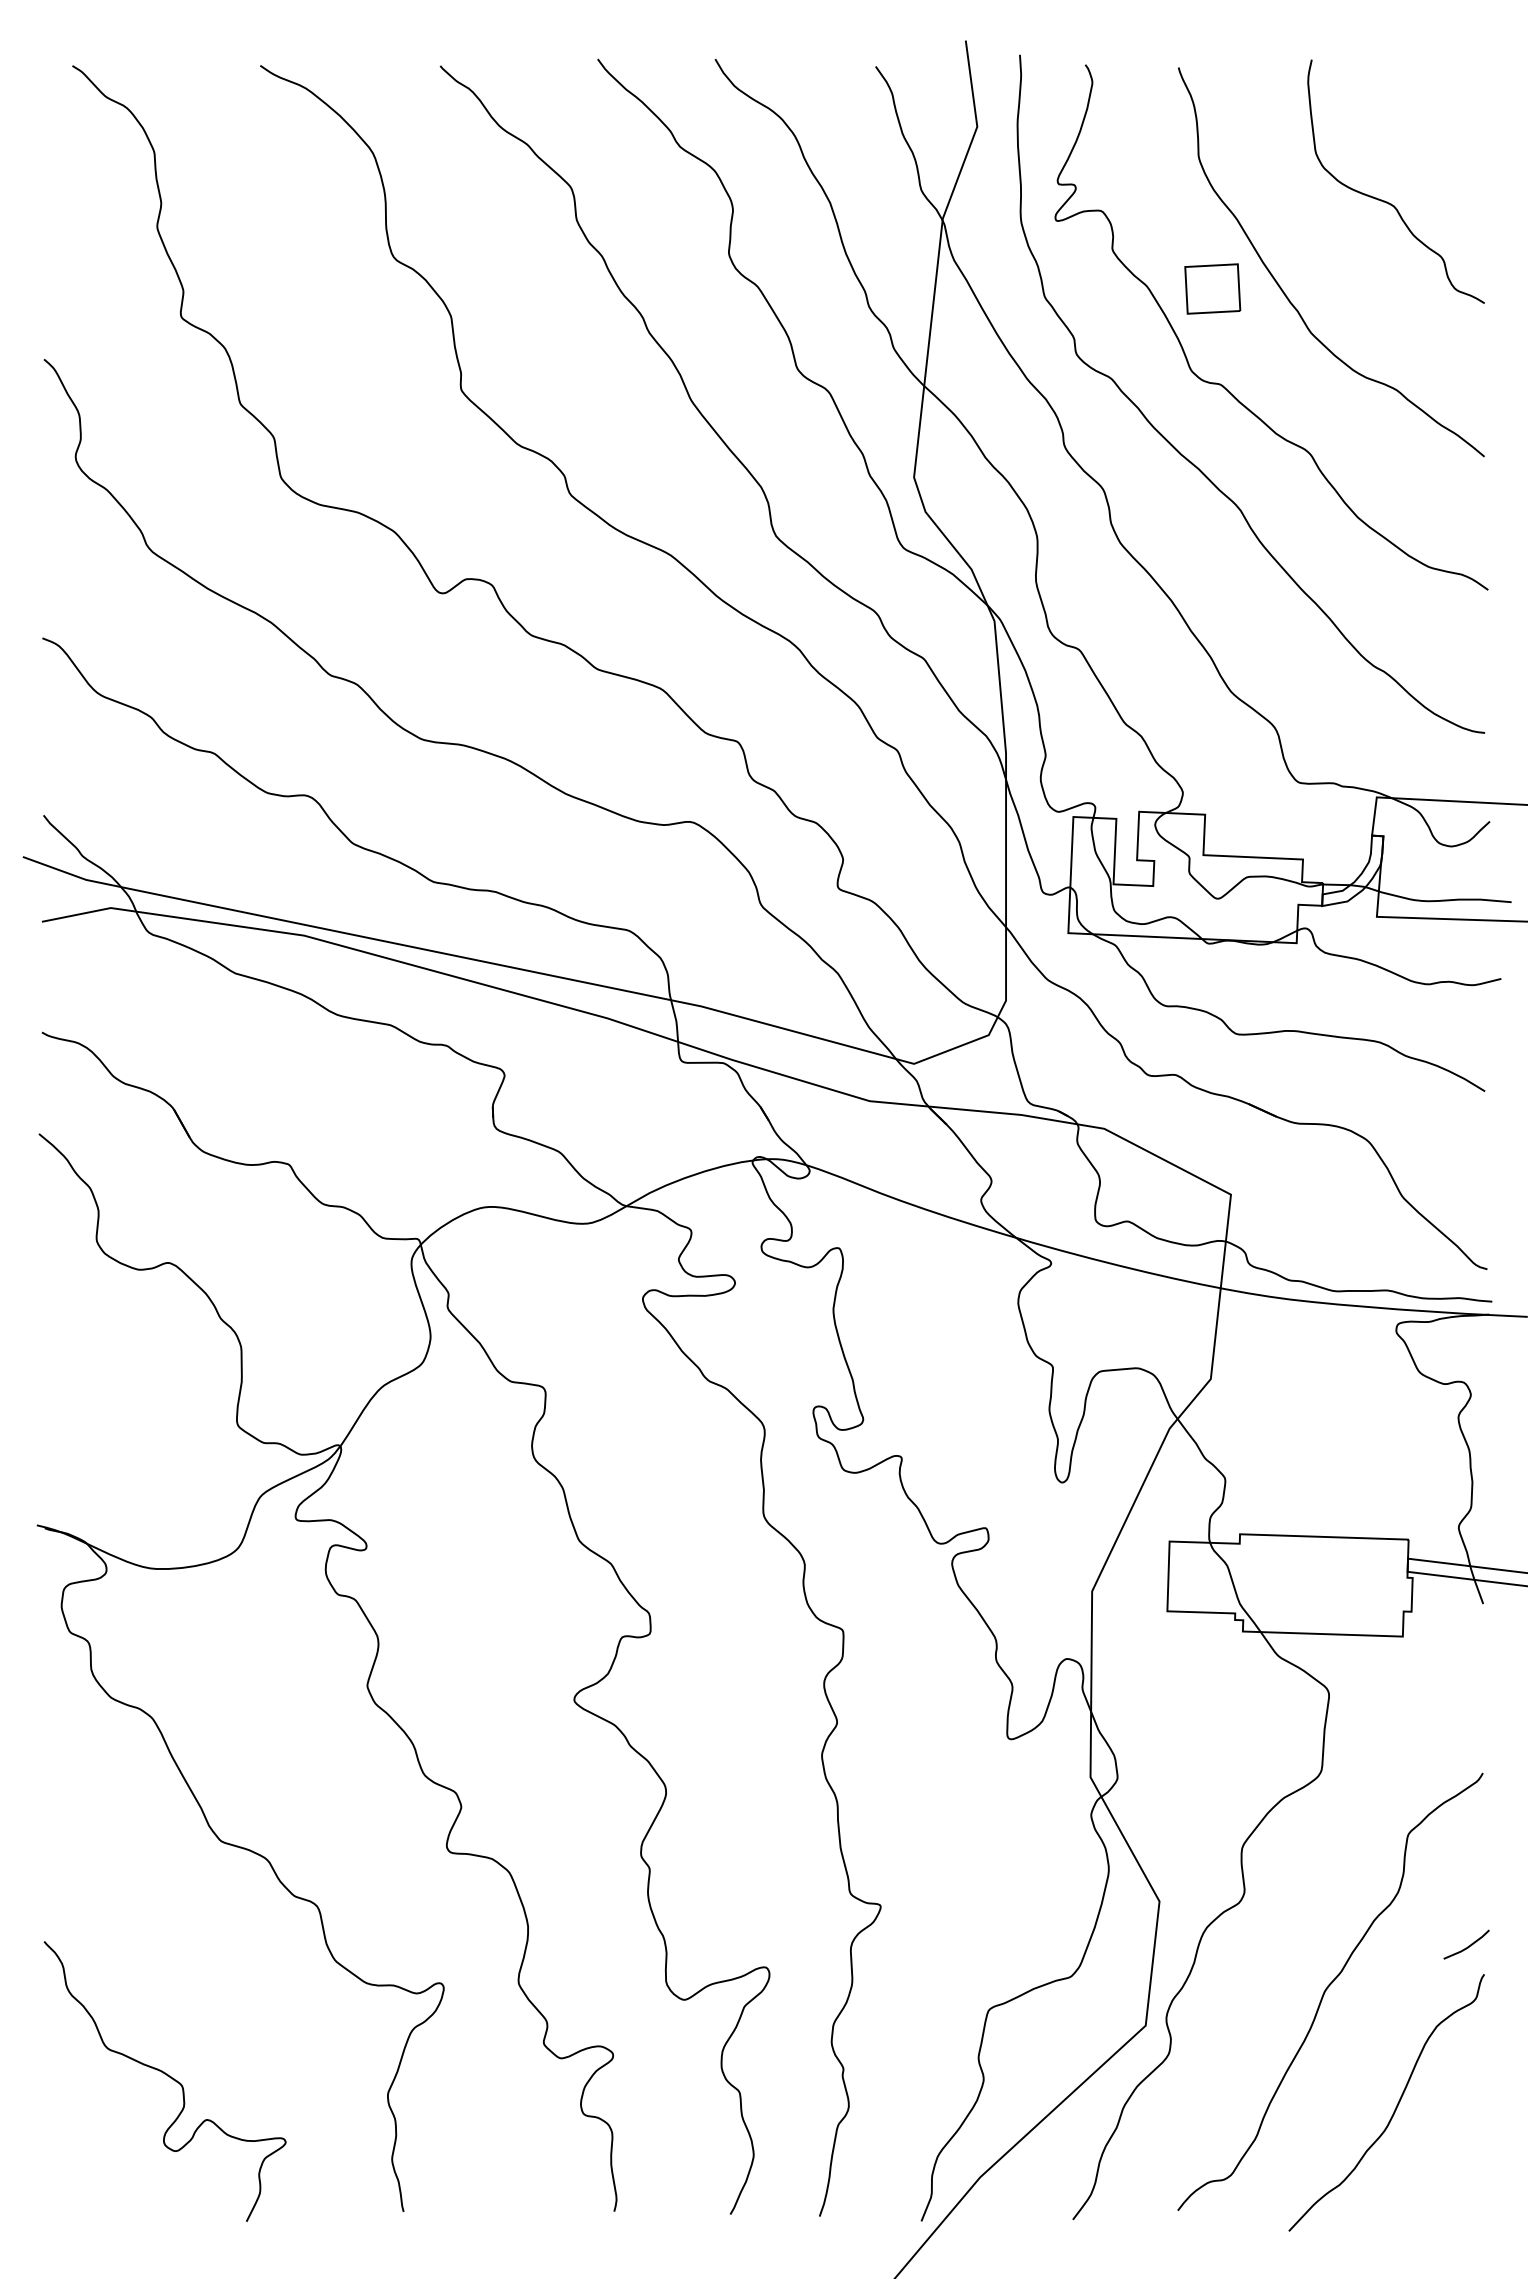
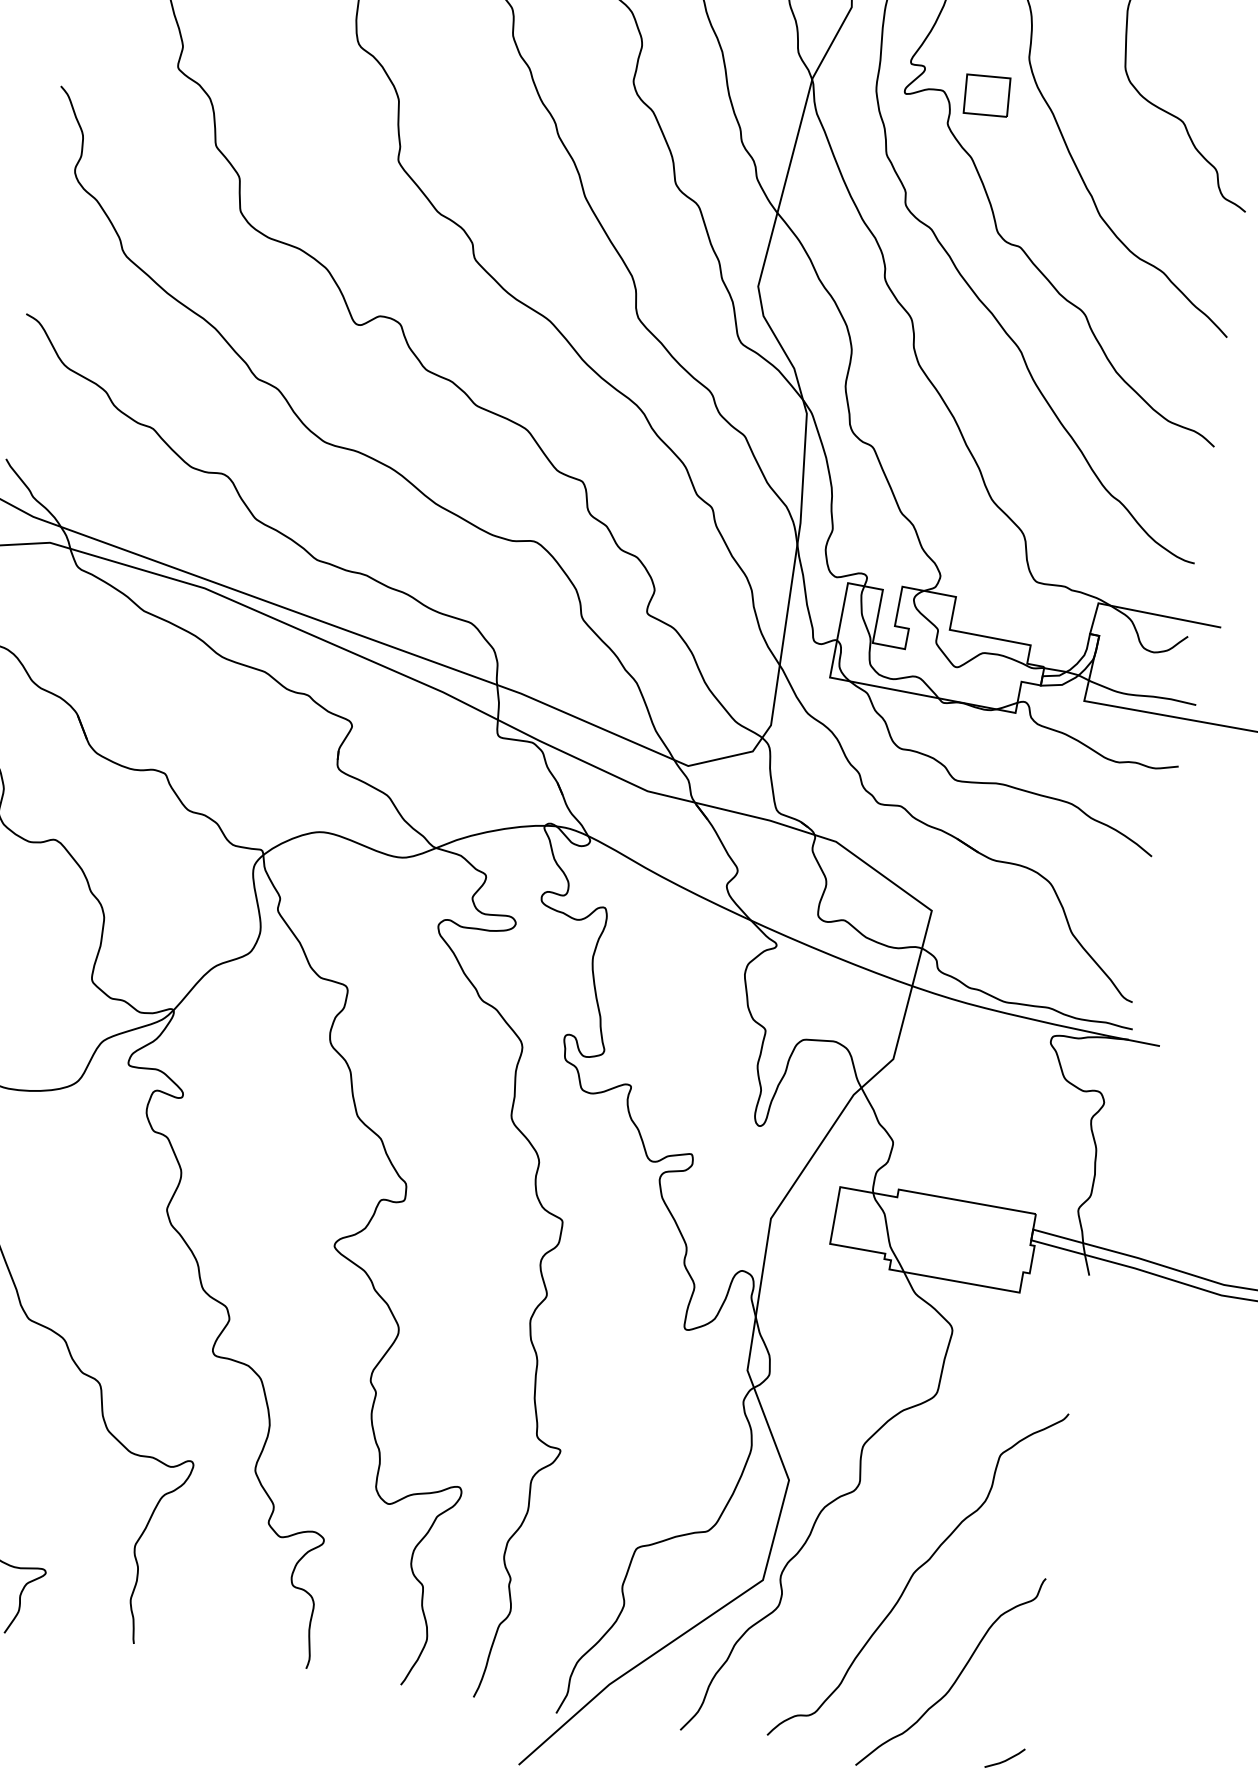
part: (1212, 288) -> (986, 95), moved
line: (1468, 1945) -> (1006, 1759), moved

